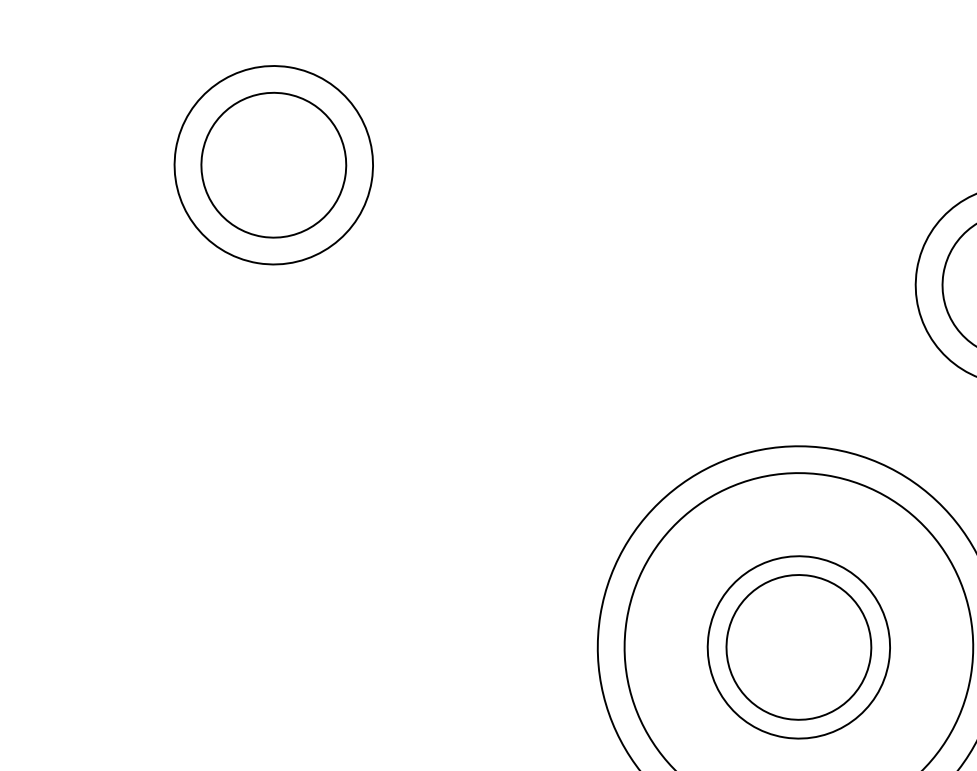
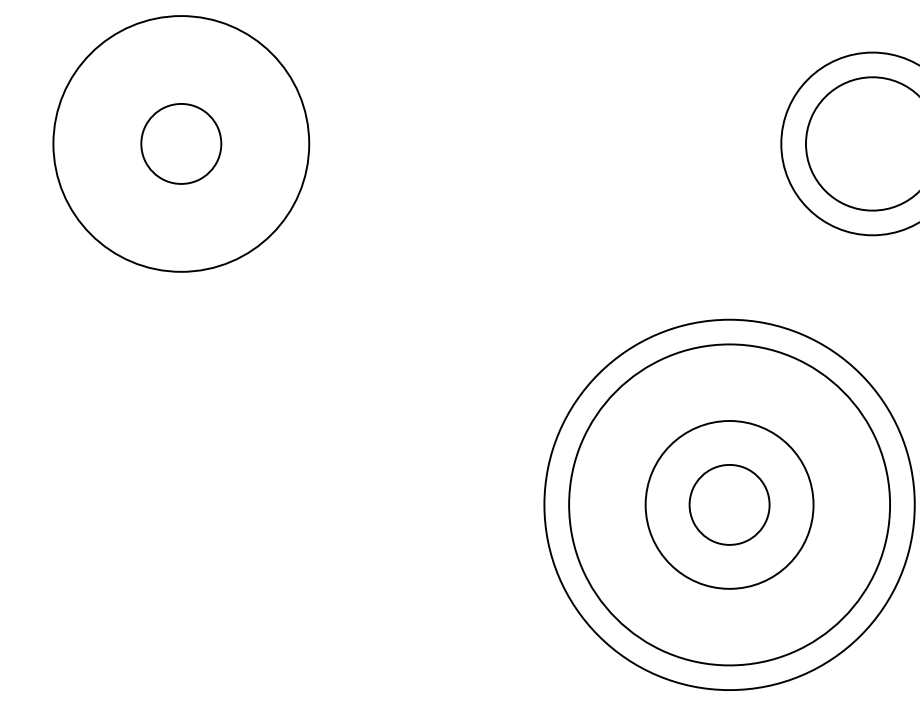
circle: (273, 164) -> (180, 143), size x0.6
circle: (273, 164) -> (180, 143), size x1.4
circle: (798, 646) -> (729, 504), size x0.6

